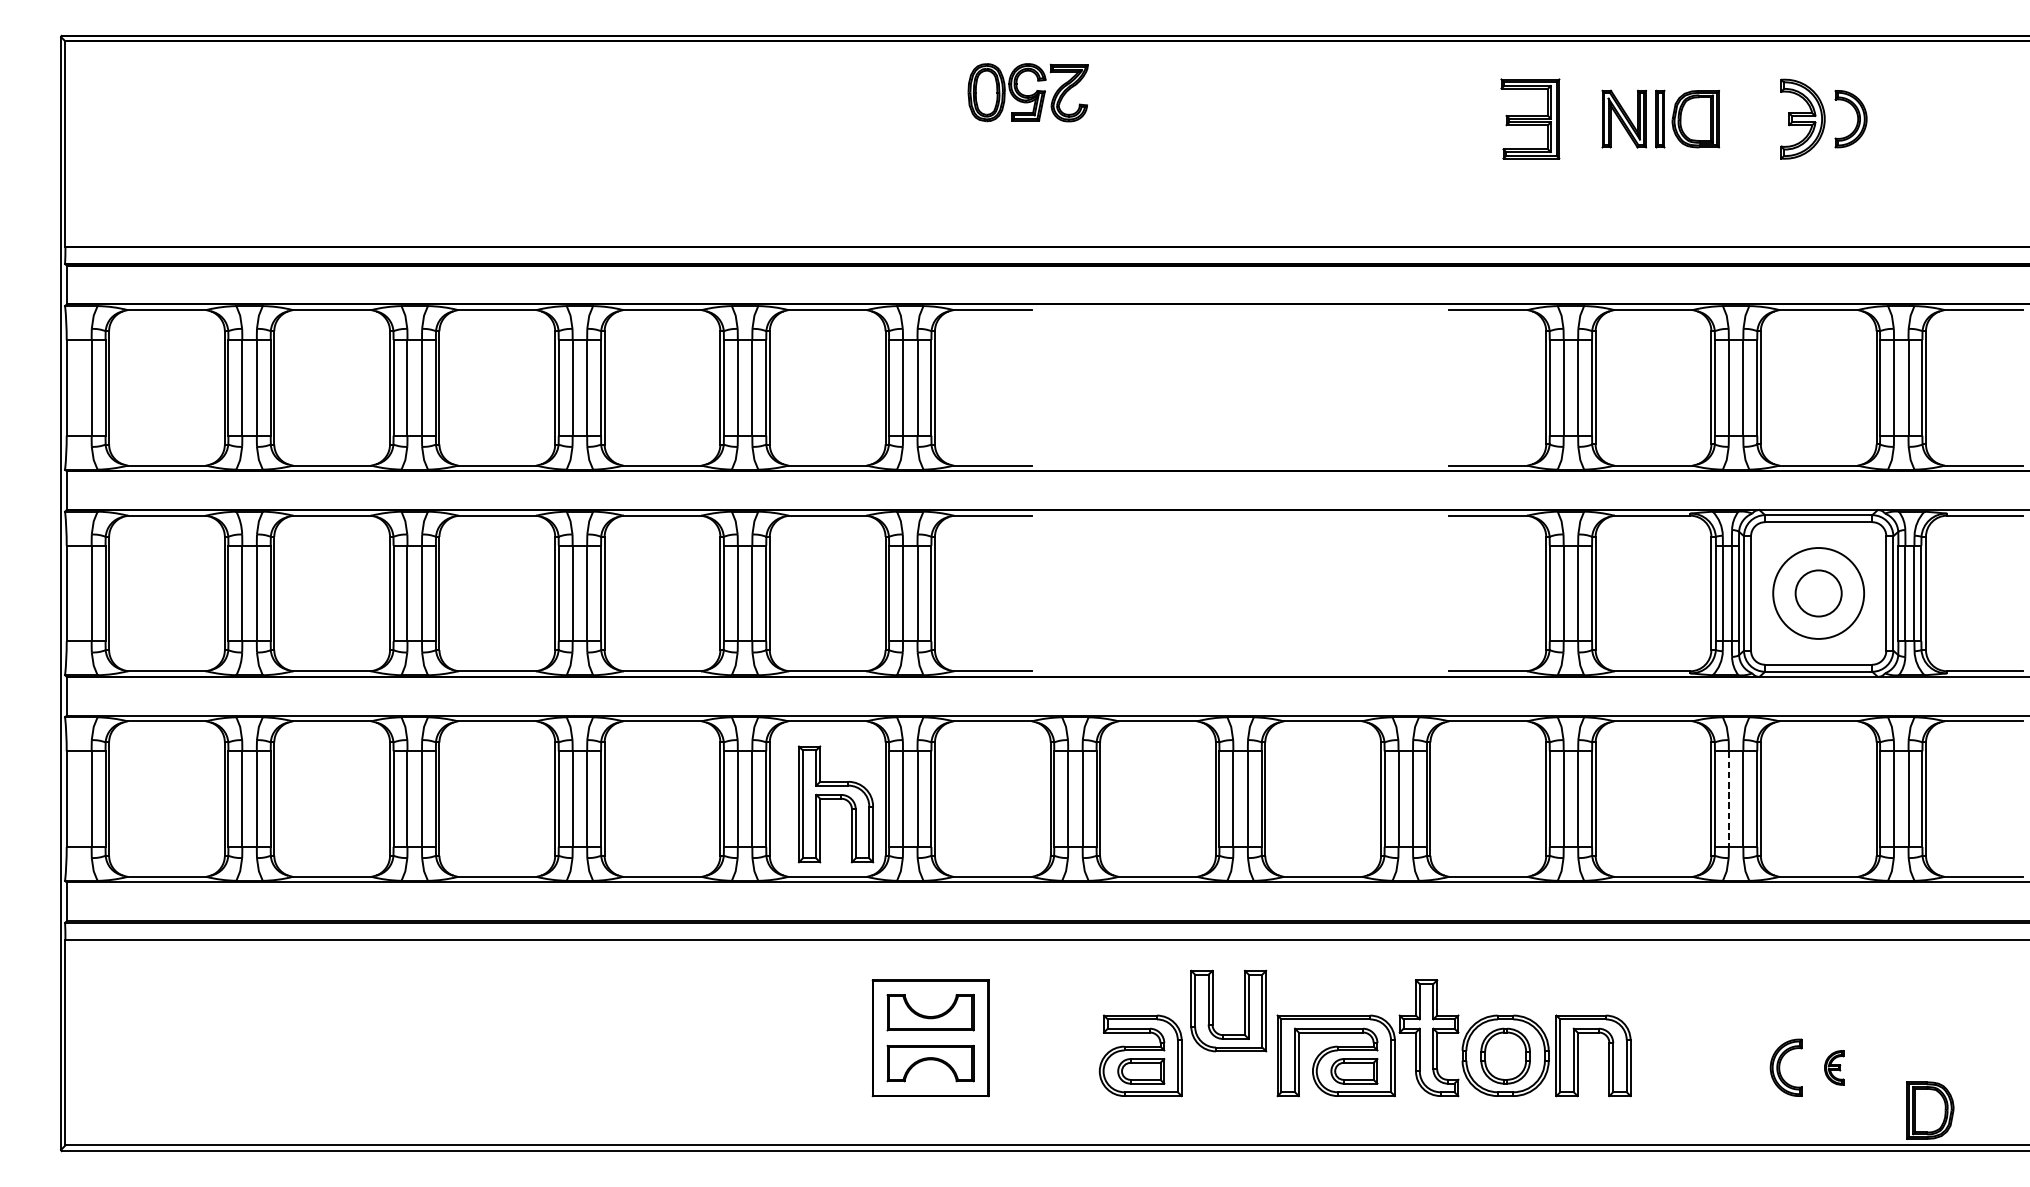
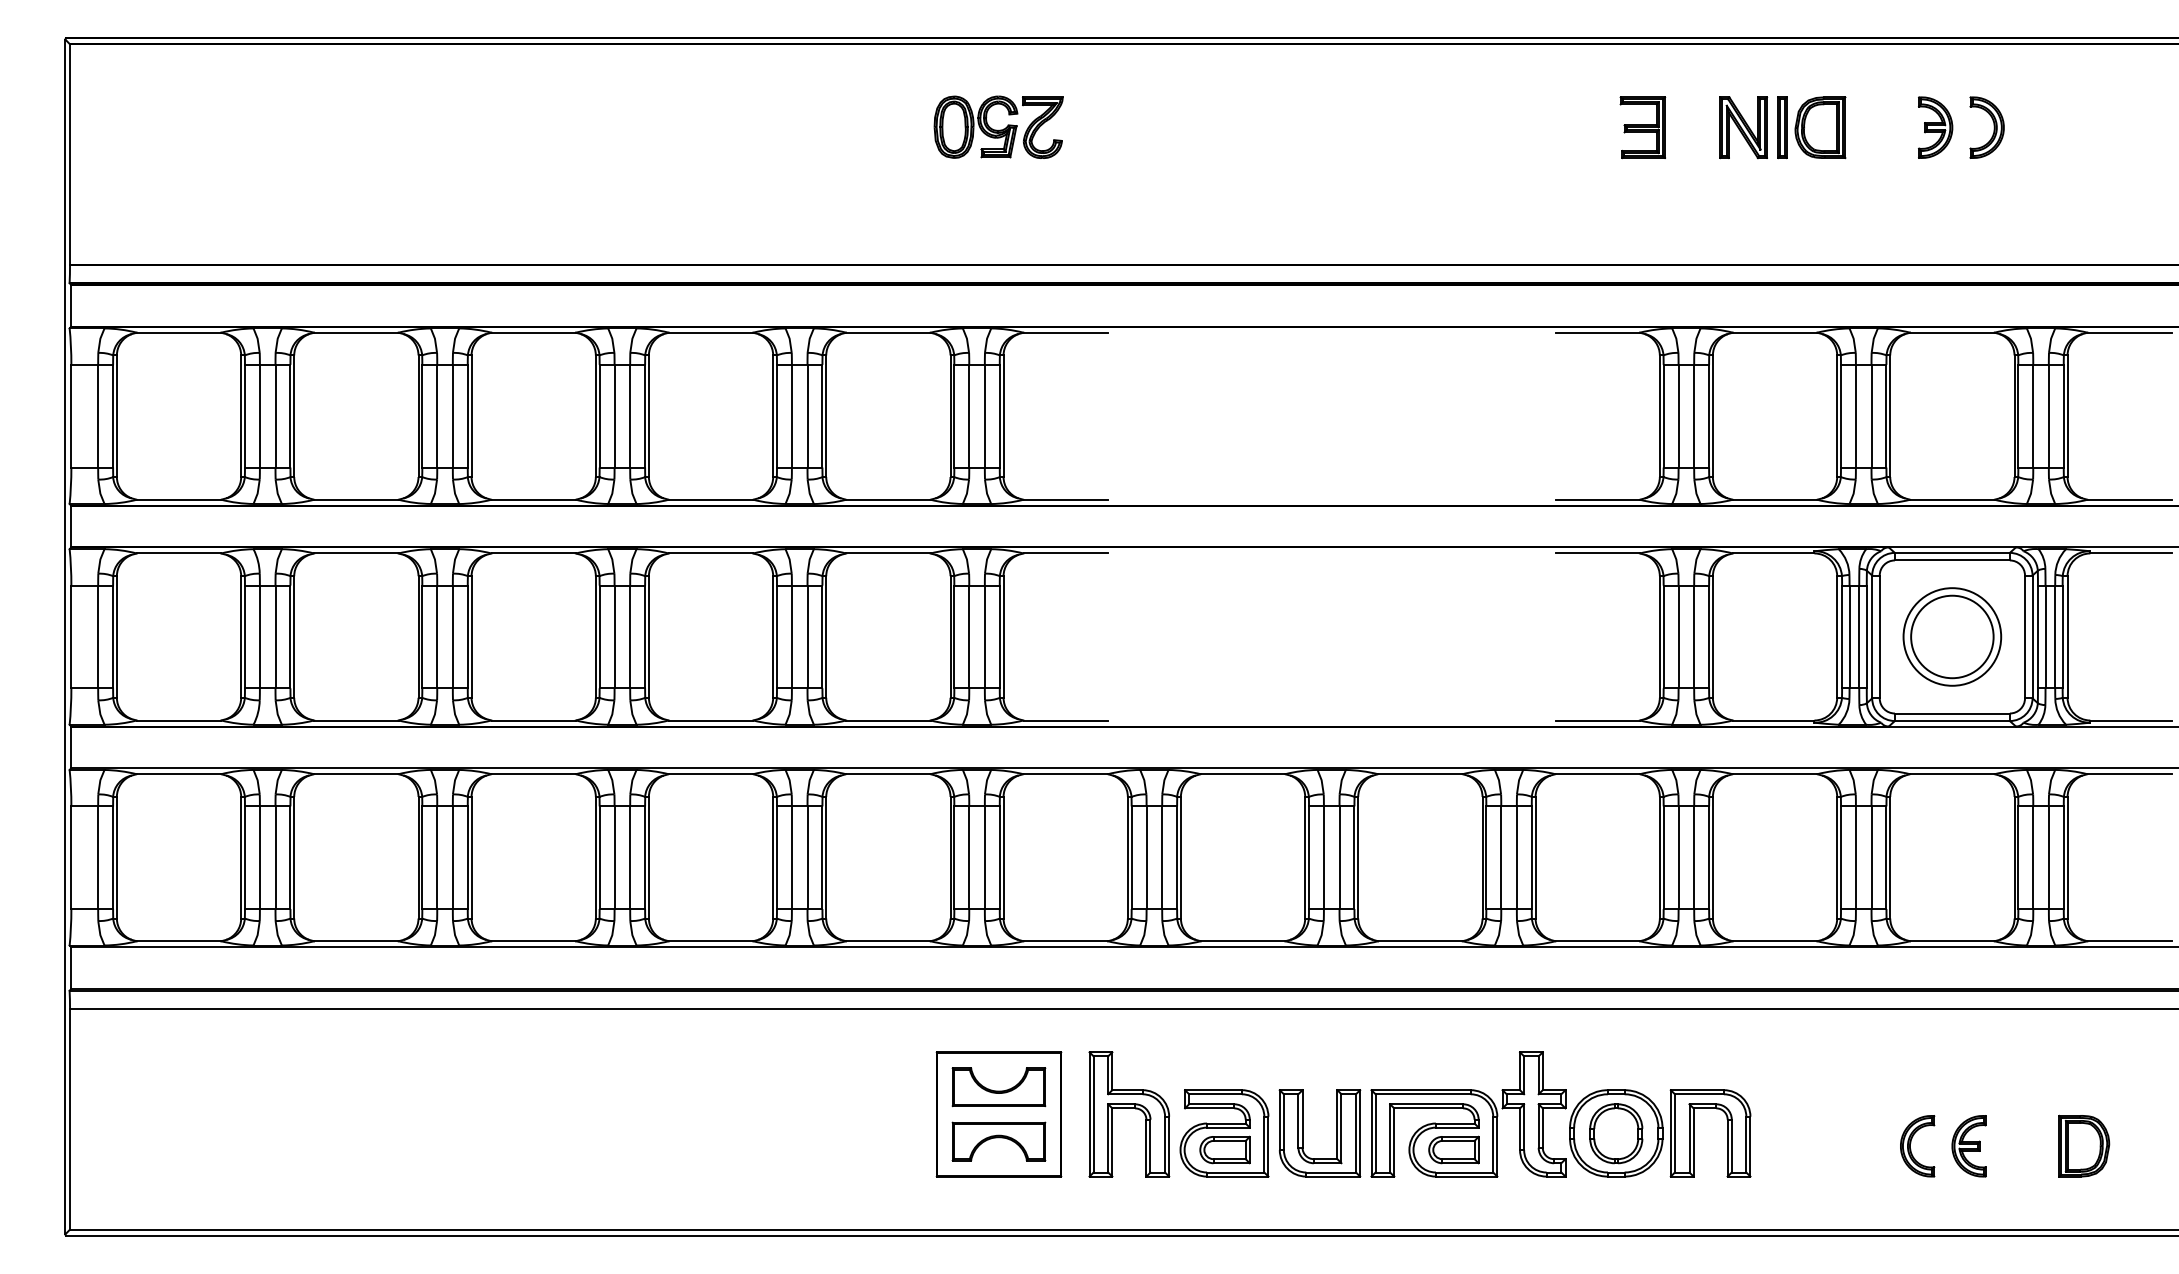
part: (1028, 91) -> (998, 126), moved
part: (1530, 118) -> (1642, 127), size x0.71
part: (1802, 118) -> (1935, 127), size x0.71
circle: (1818, 593) -> (1952, 636), size x1.67
line: (1728, 799) -> (1855, 858), dashed -> solid
part: (836, 804) -> (1129, 1114), moved
part: (1213, 1011) -> (1303, 1133), moved
part: (1833, 1068) -> (1968, 1146), size x1.67
part: (1930, 1109) -> (2084, 1145), moved

